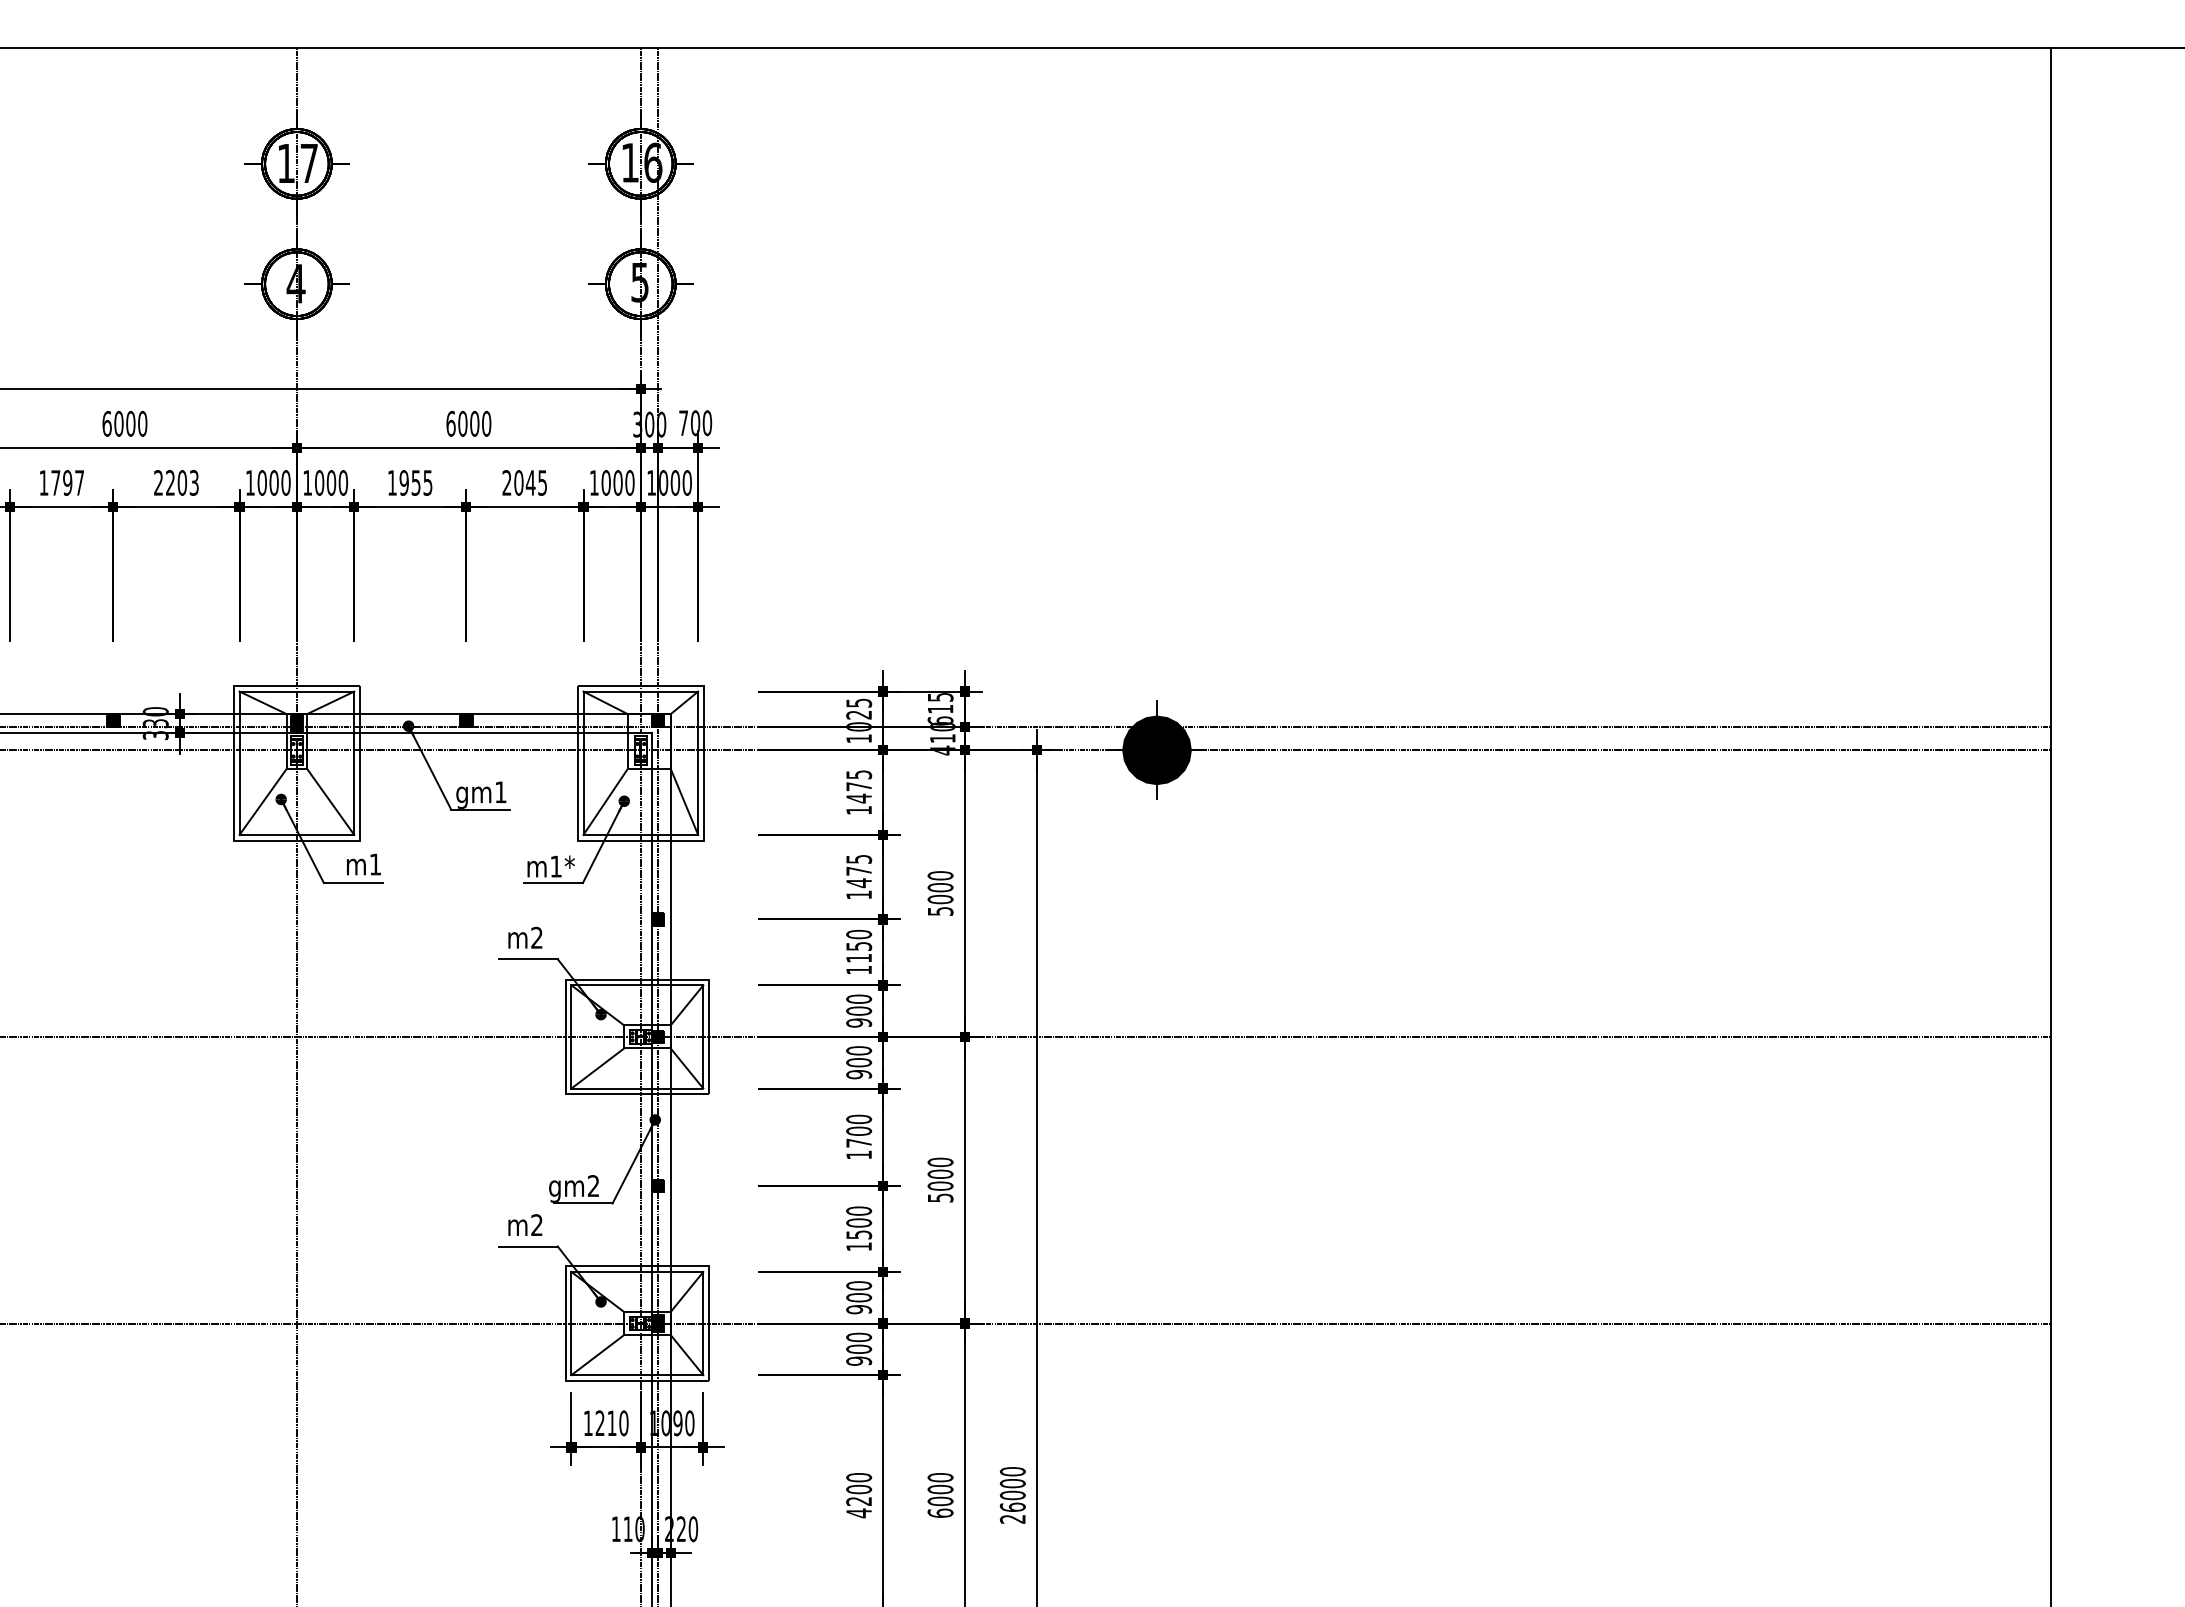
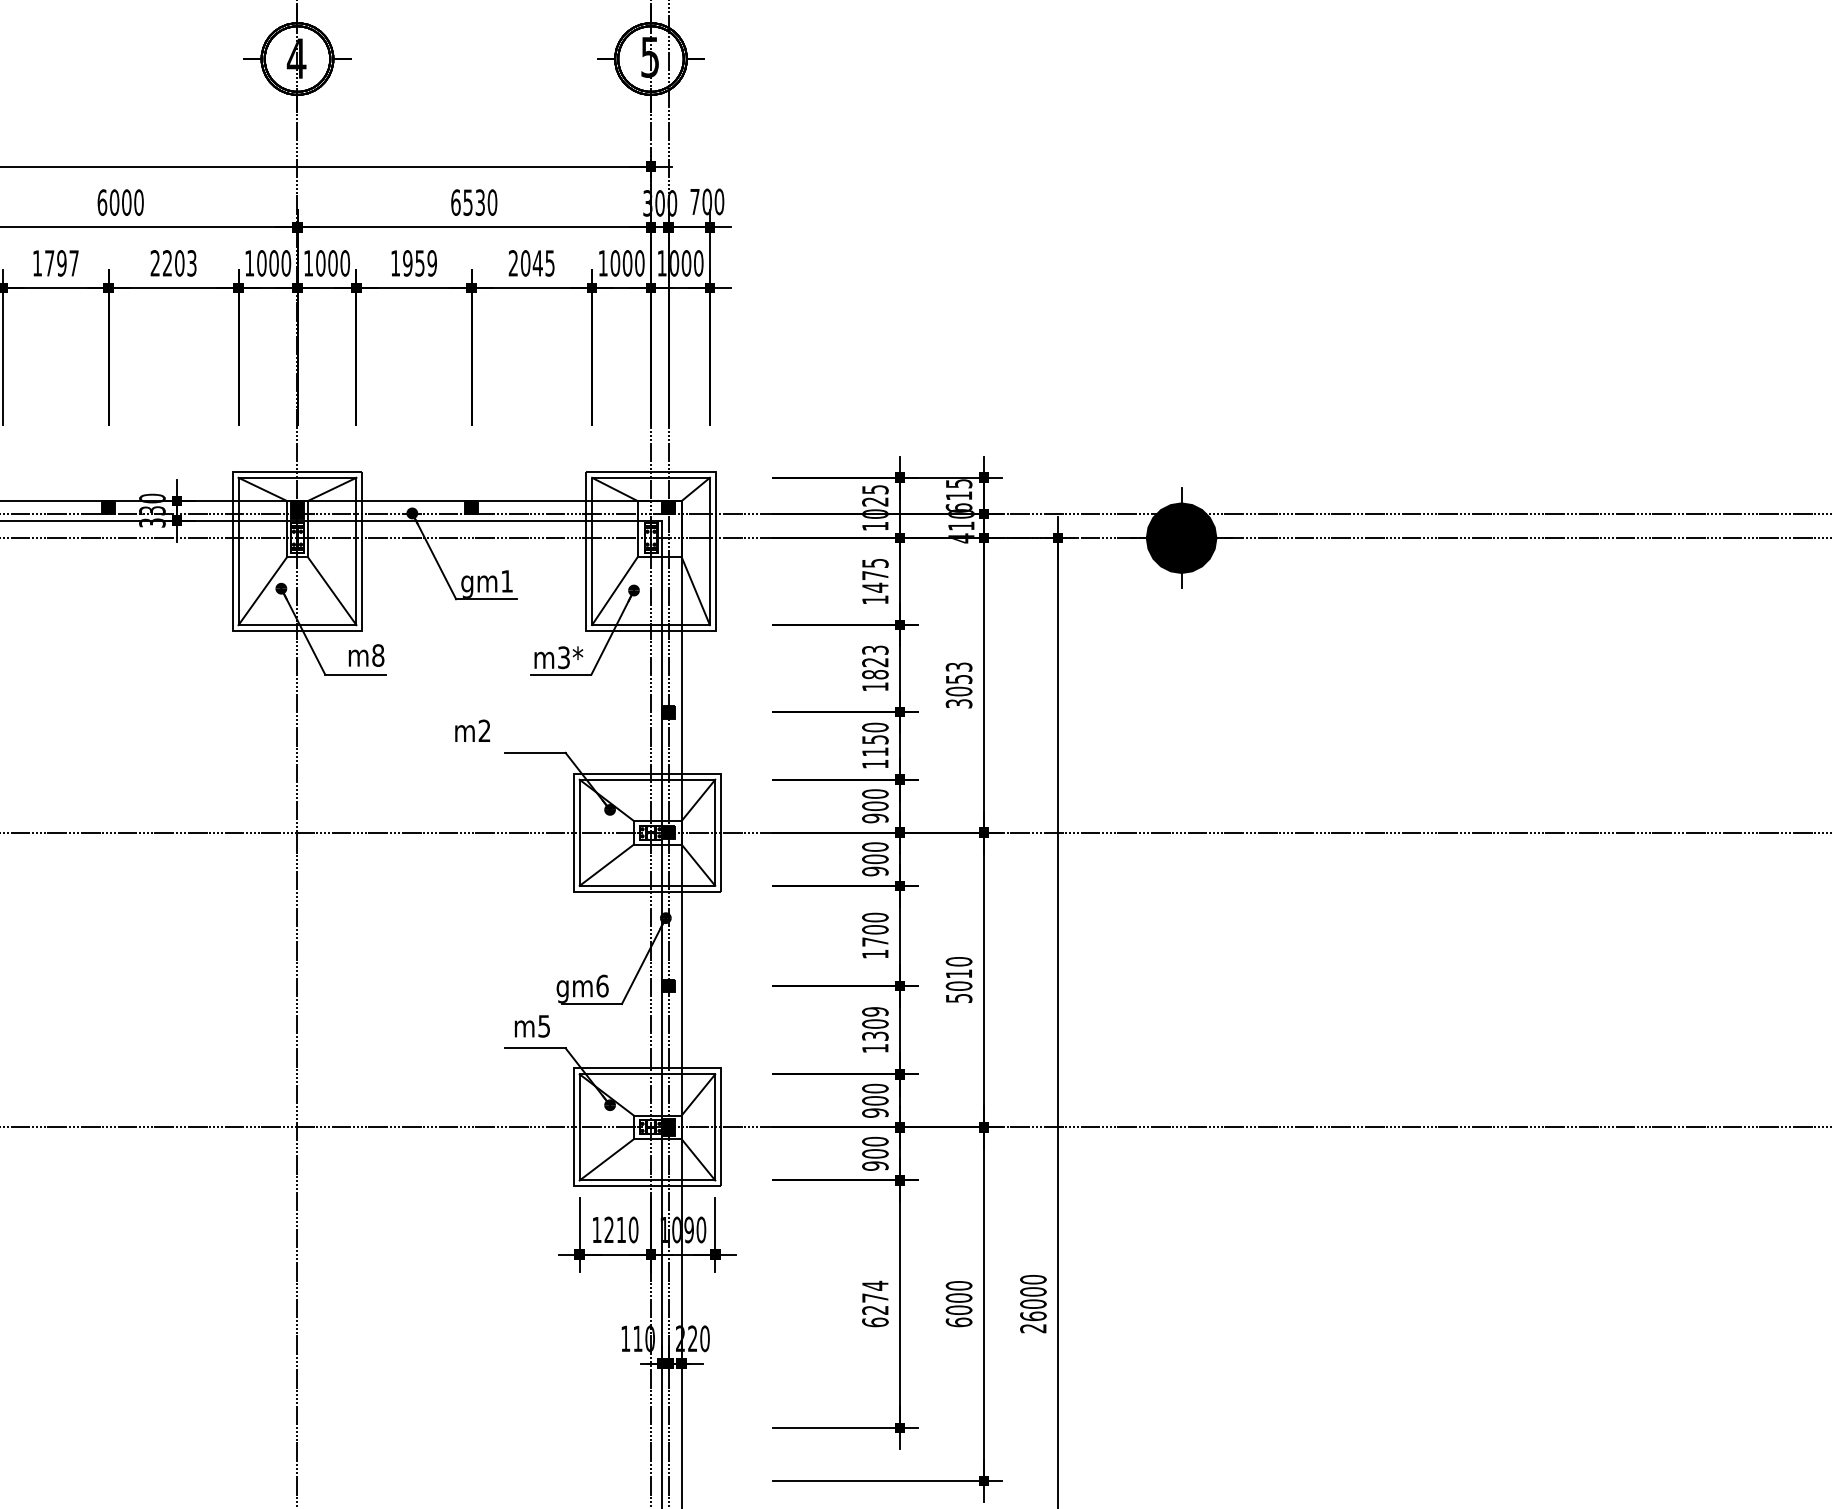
text: (468, 423) -> (473, 202), 6000 -> 6530
text: (427, 482) -> (431, 262), 1955 -> 1959
text: (375, 864) -> (378, 655), m1 -> m8
text: (555, 866) -> (563, 657), m1* -> m3*
text: (859, 871) -> (875, 662), 1475 -> 1823
text: (940, 893) -> (959, 685), 5000 -> 3053
text: (525, 937) -> (472, 730), moved
text: (940, 1173) -> (959, 973), 5000 -> 5010
text: (593, 1186) -> (602, 986), gm2 -> gm6
text: (859, 1222) -> (875, 1023), 1500 -> 1309
text: (536, 1225) -> (543, 1026), m2 -> m5
text: (859, 1495) -> (875, 1304), 4200 -> 6274

